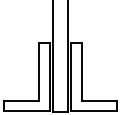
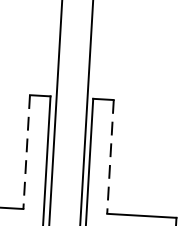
line: (39, 72) -> (27, 152), solid -> dashed
line: (81, 72) -> (109, 157), solid -> dashed

